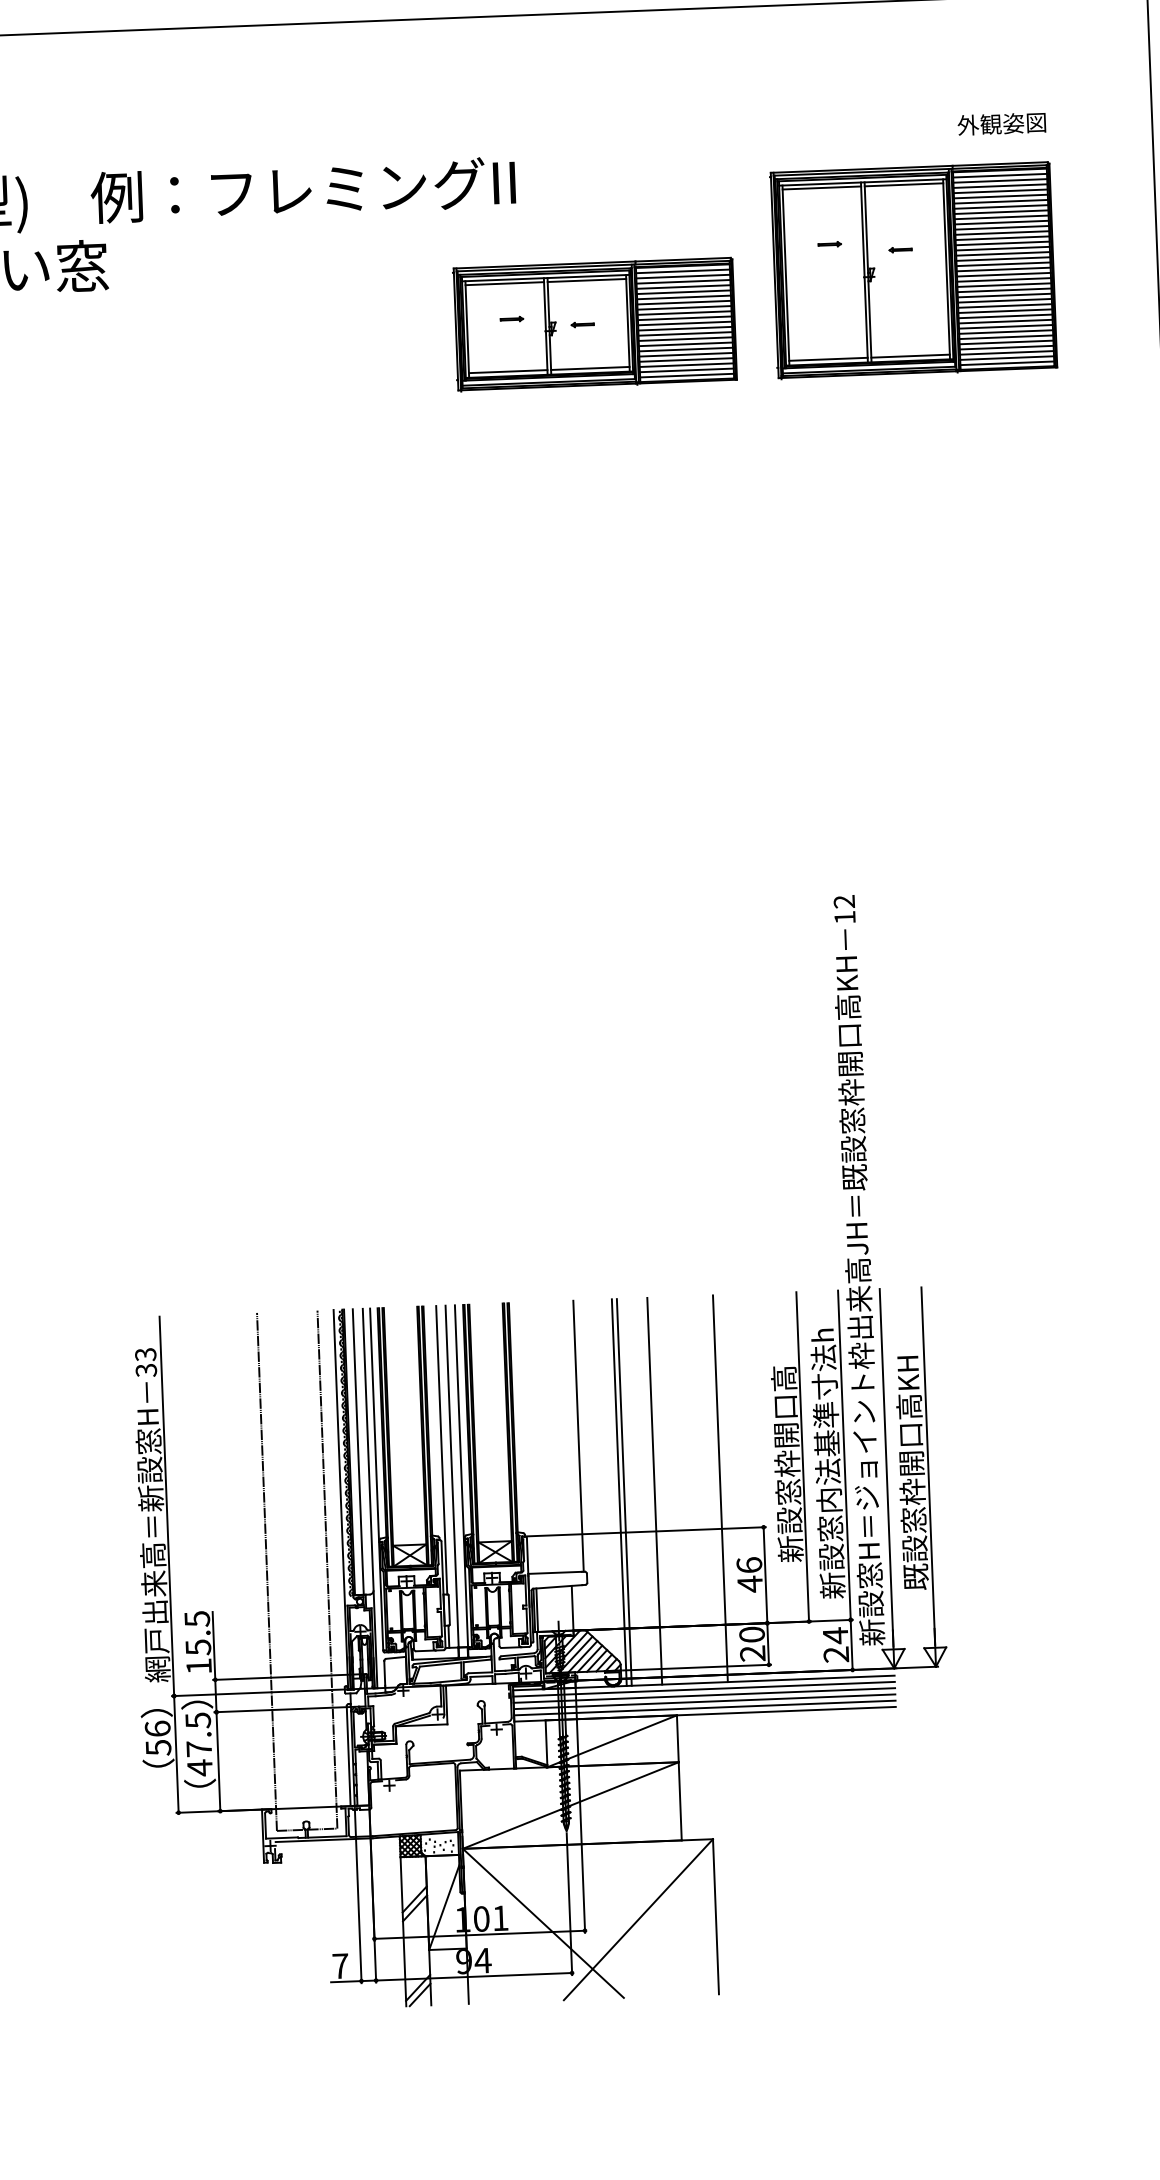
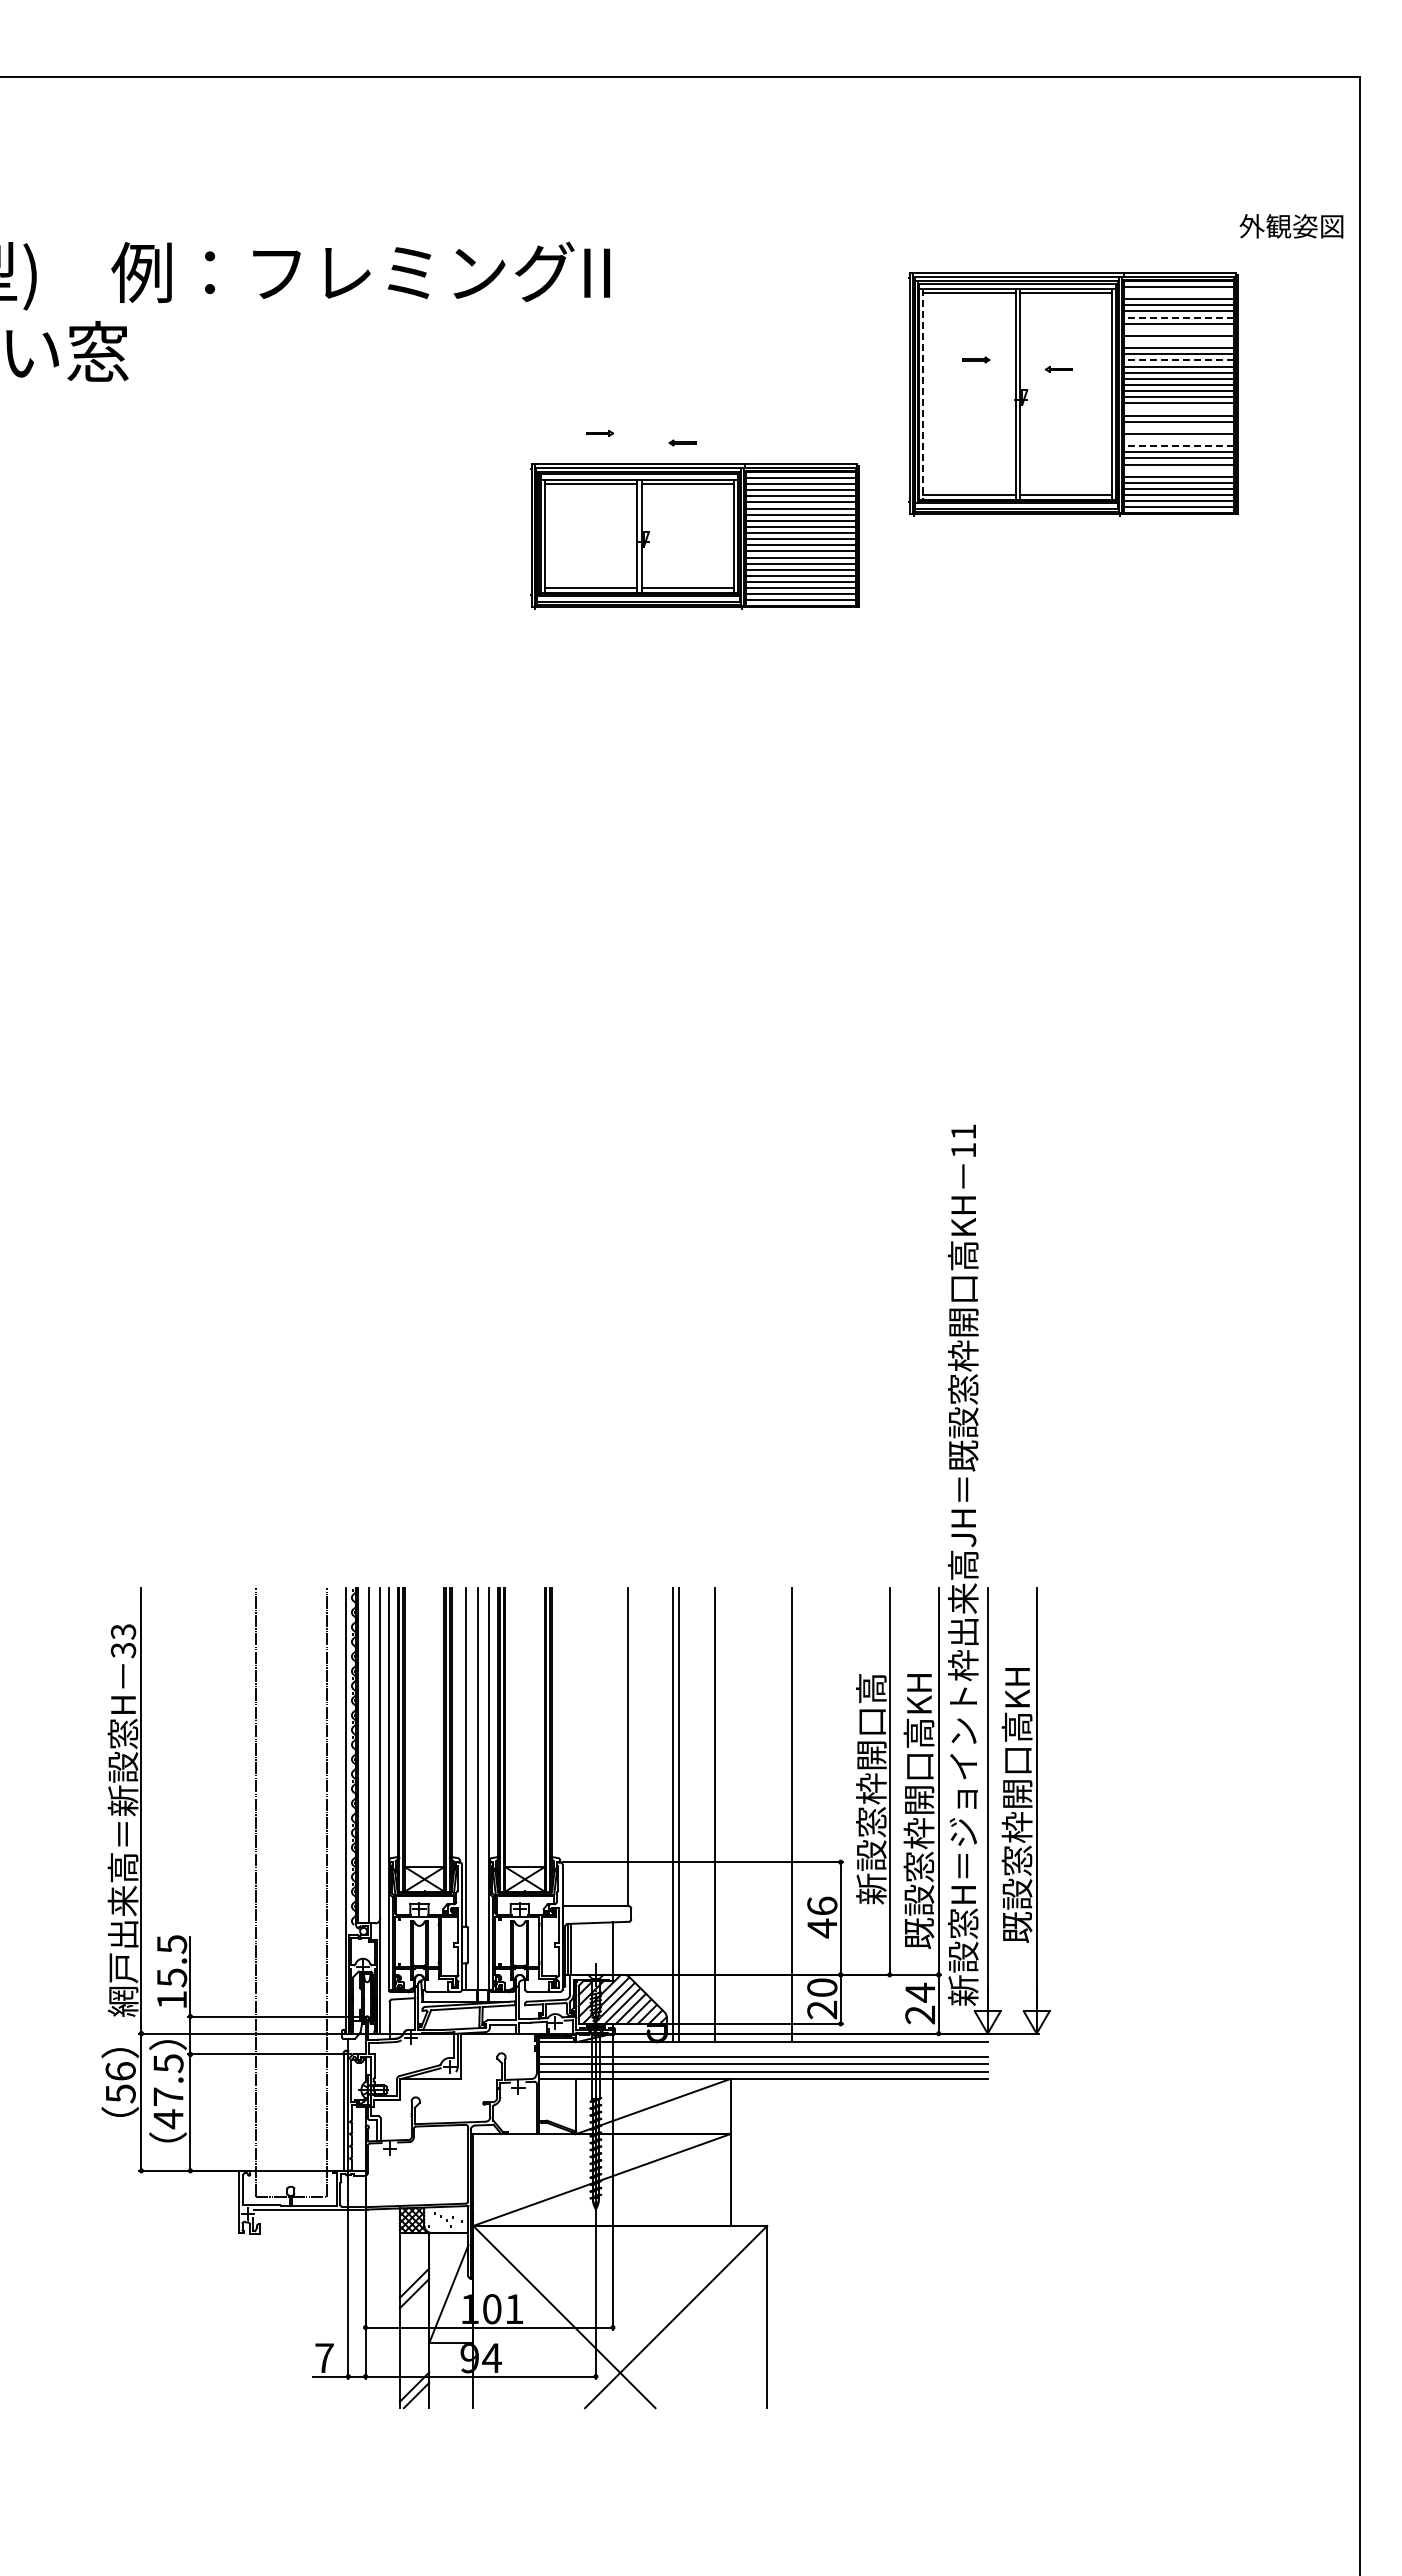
text: (1001, 124) -> (1291, 226), moved
line: (1000, 181) -> (1179, 293), removed
line: (1000, 201) -> (1178, 317), solid -> dashed
line: (1001, 211) -> (1179, 329), removed
line: (1002, 222) -> (1179, 342), removed
line: (1001, 238) -> (1178, 360), solid -> dashed
line: (786, 275) -> (923, 394), solid -> dashed
line: (1004, 279) -> (1179, 409), removed
line: (1005, 295) -> (1179, 427), removed
line: (1005, 306) -> (1179, 440), removed
line: (1004, 311) -> (1178, 446), solid -> dashed
part: (594, 324) -> (694, 536), moved
line: (1006, 331) -> (1179, 470), removed
text: (844, 901) -> (963, 1131), 12 -> 11
text: (827, 1463) -> (918, 1790), 新設窓内法基準寸法h -> 既設窓枠開口高KH
line: (704, 1689) -> (763, 2049), removed

